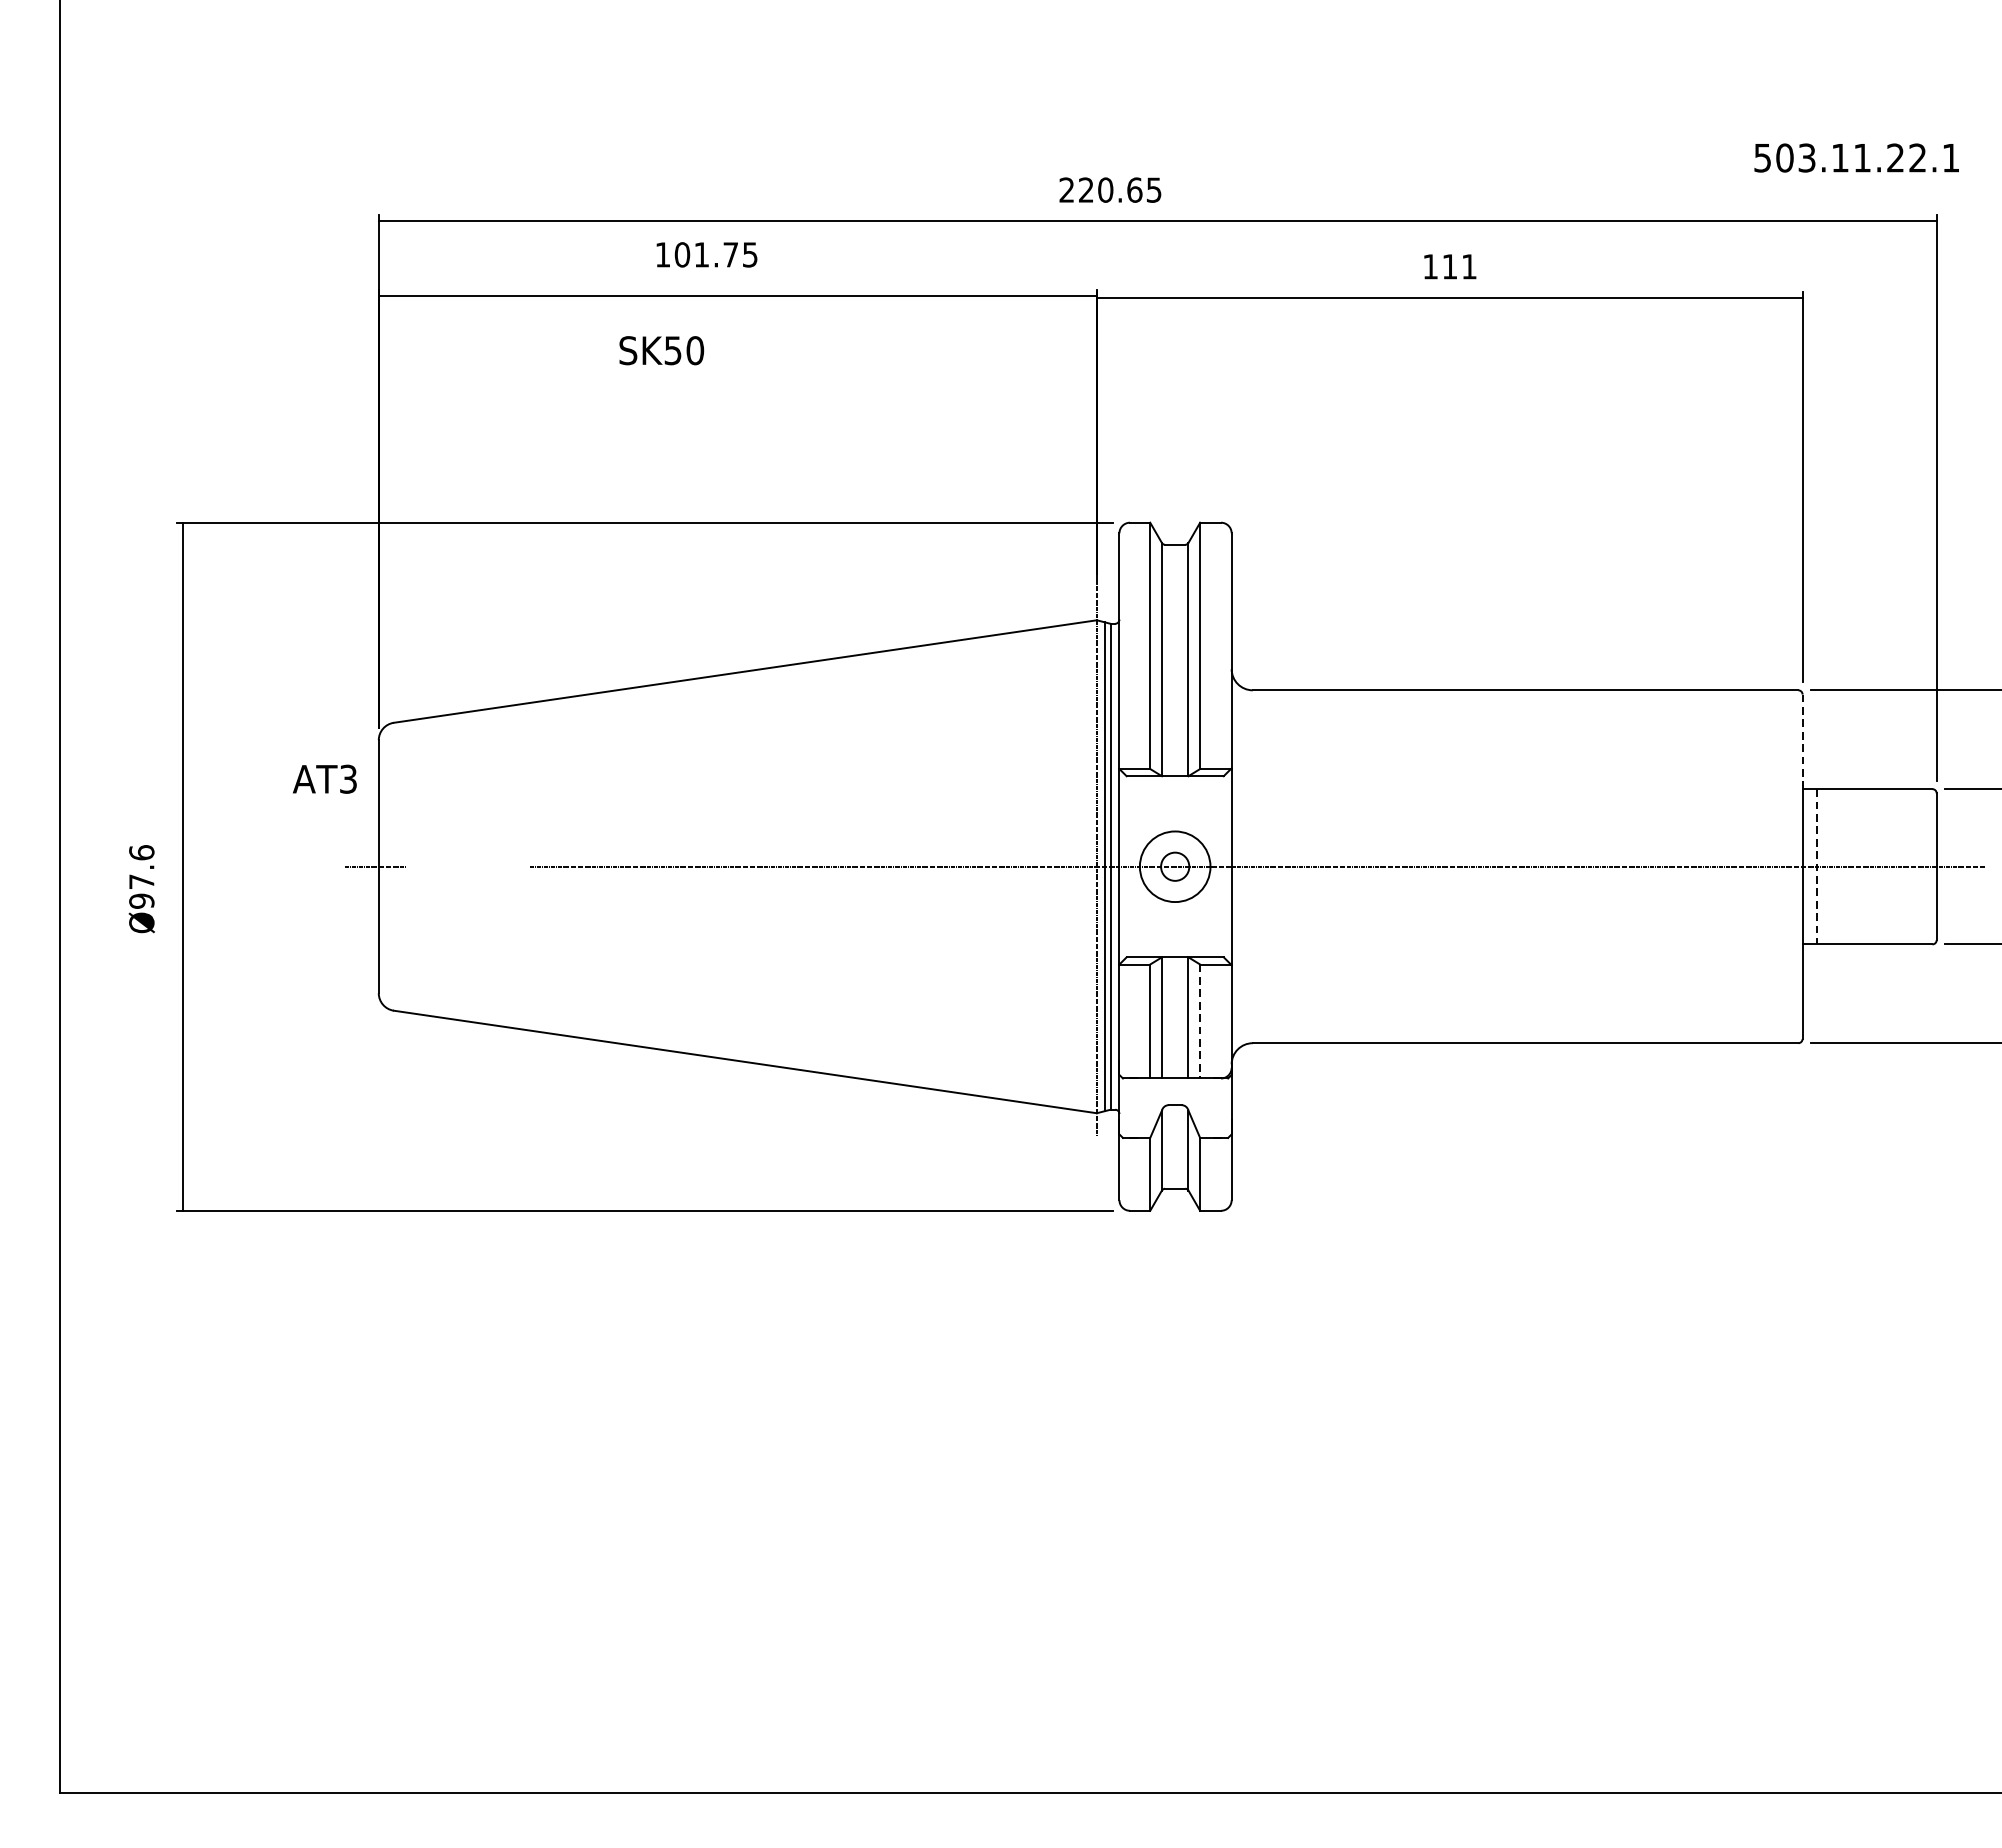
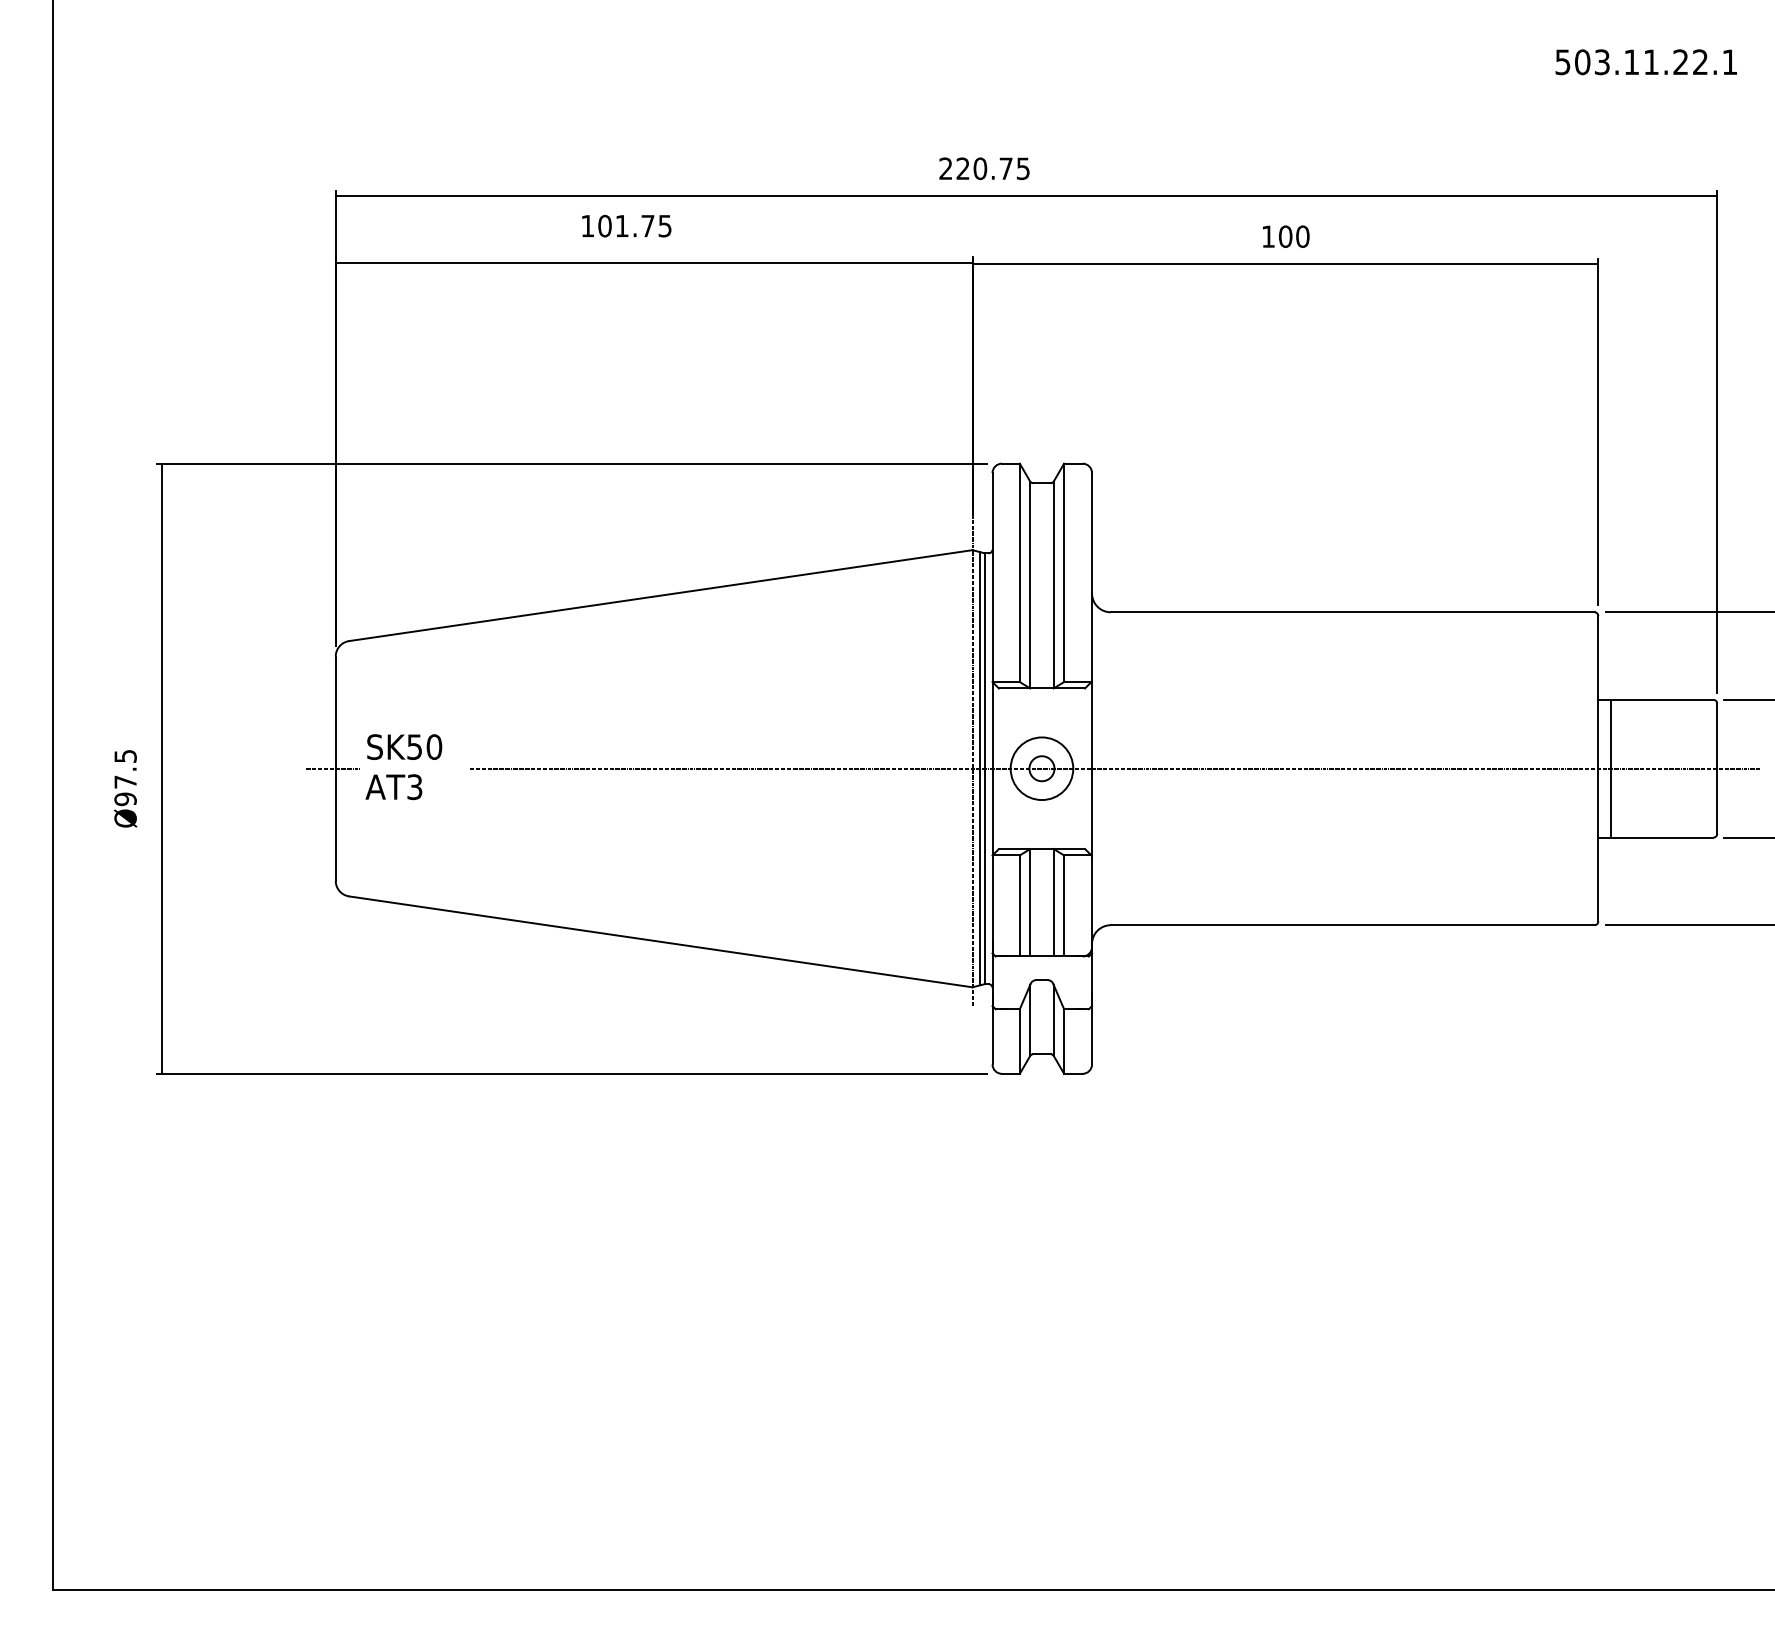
text: (1855, 158) -> (1645, 62), moved
text: (1134, 189) -> (1005, 168), 220.65 -> 220.75
text: (1459, 266) -> (1294, 236), 111 -> 100
text: (661, 350) -> (404, 746), moved
line: (1802, 740) -> (1598, 656), dashed -> solid
text: (324, 779) -> (393, 787), moved
text: (141, 851) -> (125, 755), Ø97.6 -> Ø97.5
line: (1816, 866) -> (1610, 768), dashed -> solid
line: (1200, 1020) -> (1064, 905), dashed -> solid

